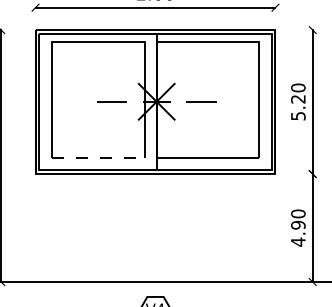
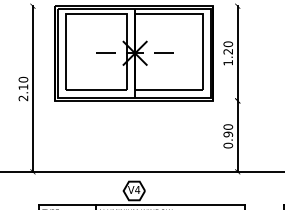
text: (298, 115) -> (228, 62), 5.20 -> 1.20
line: (97, 158) -> (96, 90), dashed -> solid
text: (298, 241) -> (228, 145), 4.90 -> 0.90

